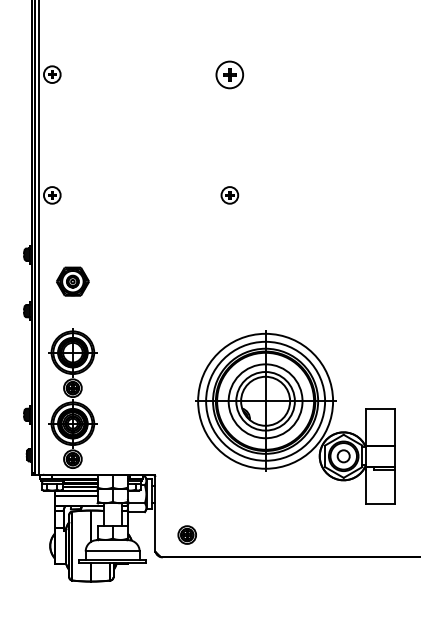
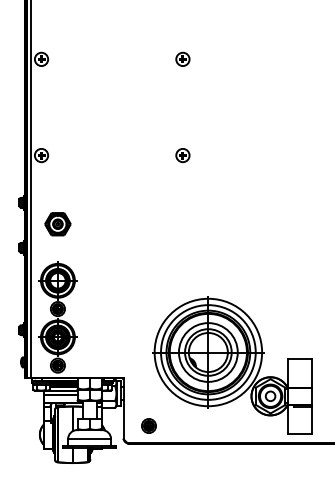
part: (229, 73) -> (182, 58), size x0.62
part: (295, 417) -> (232, 365), moved

